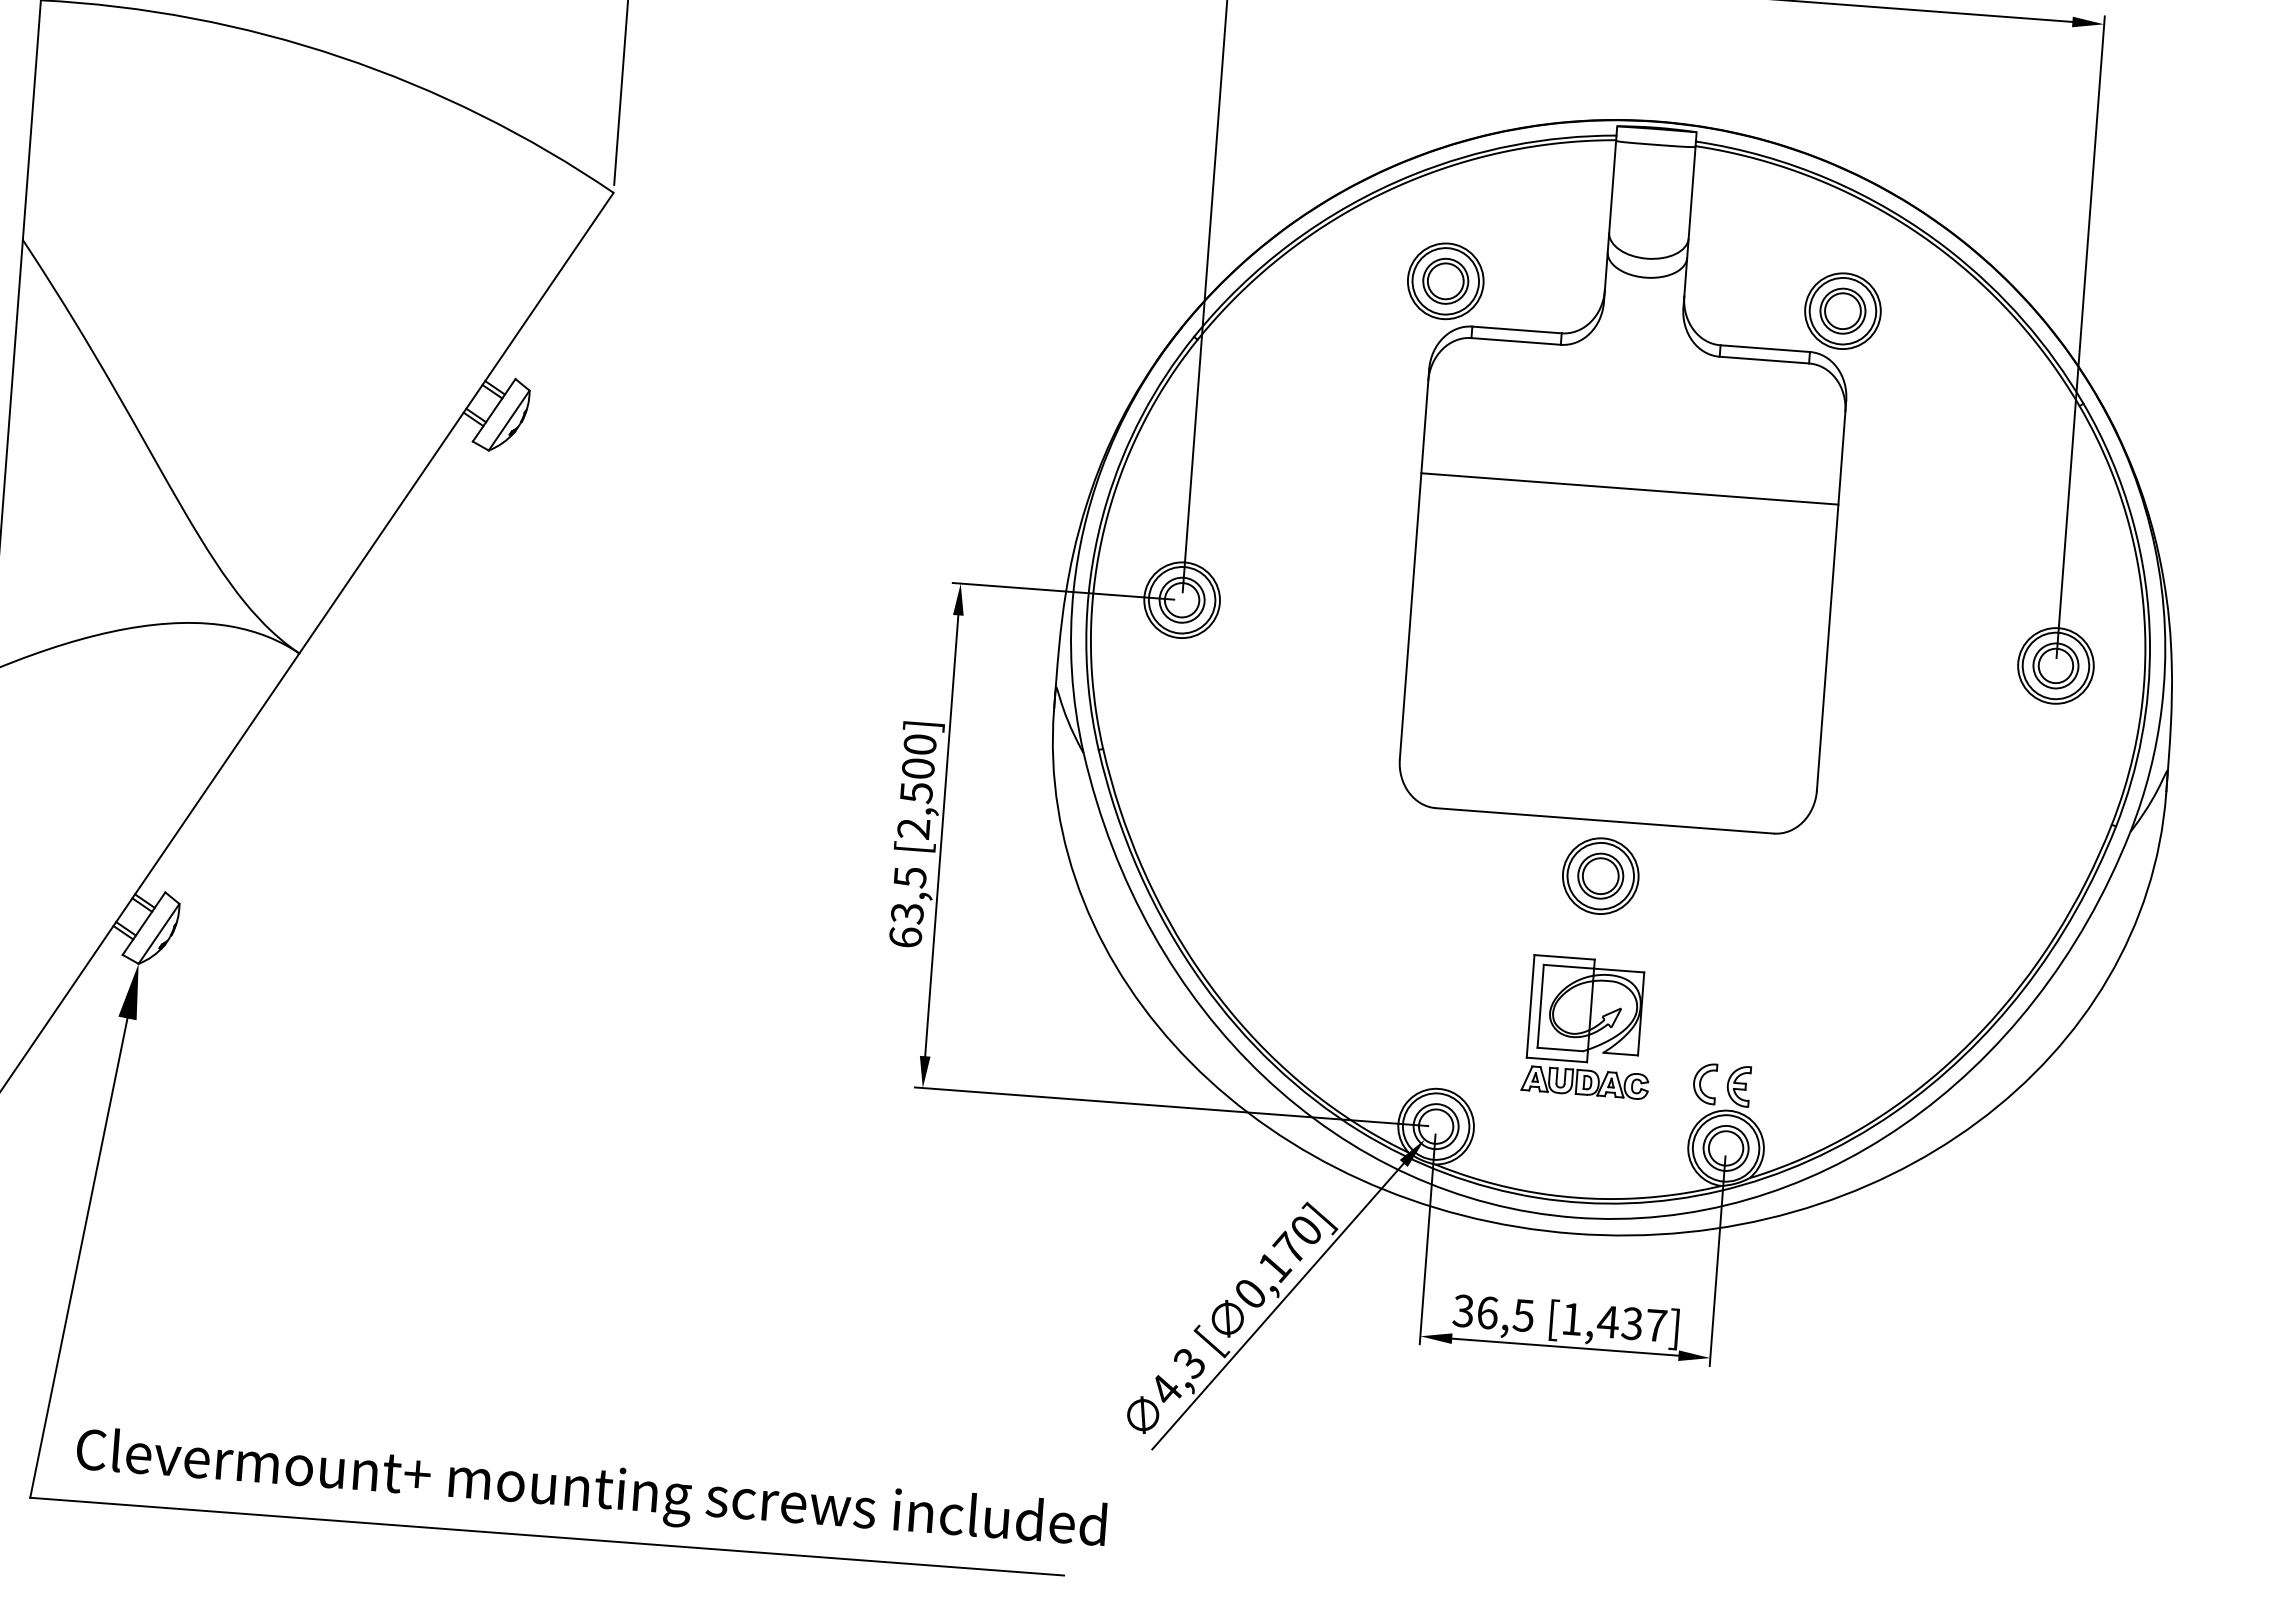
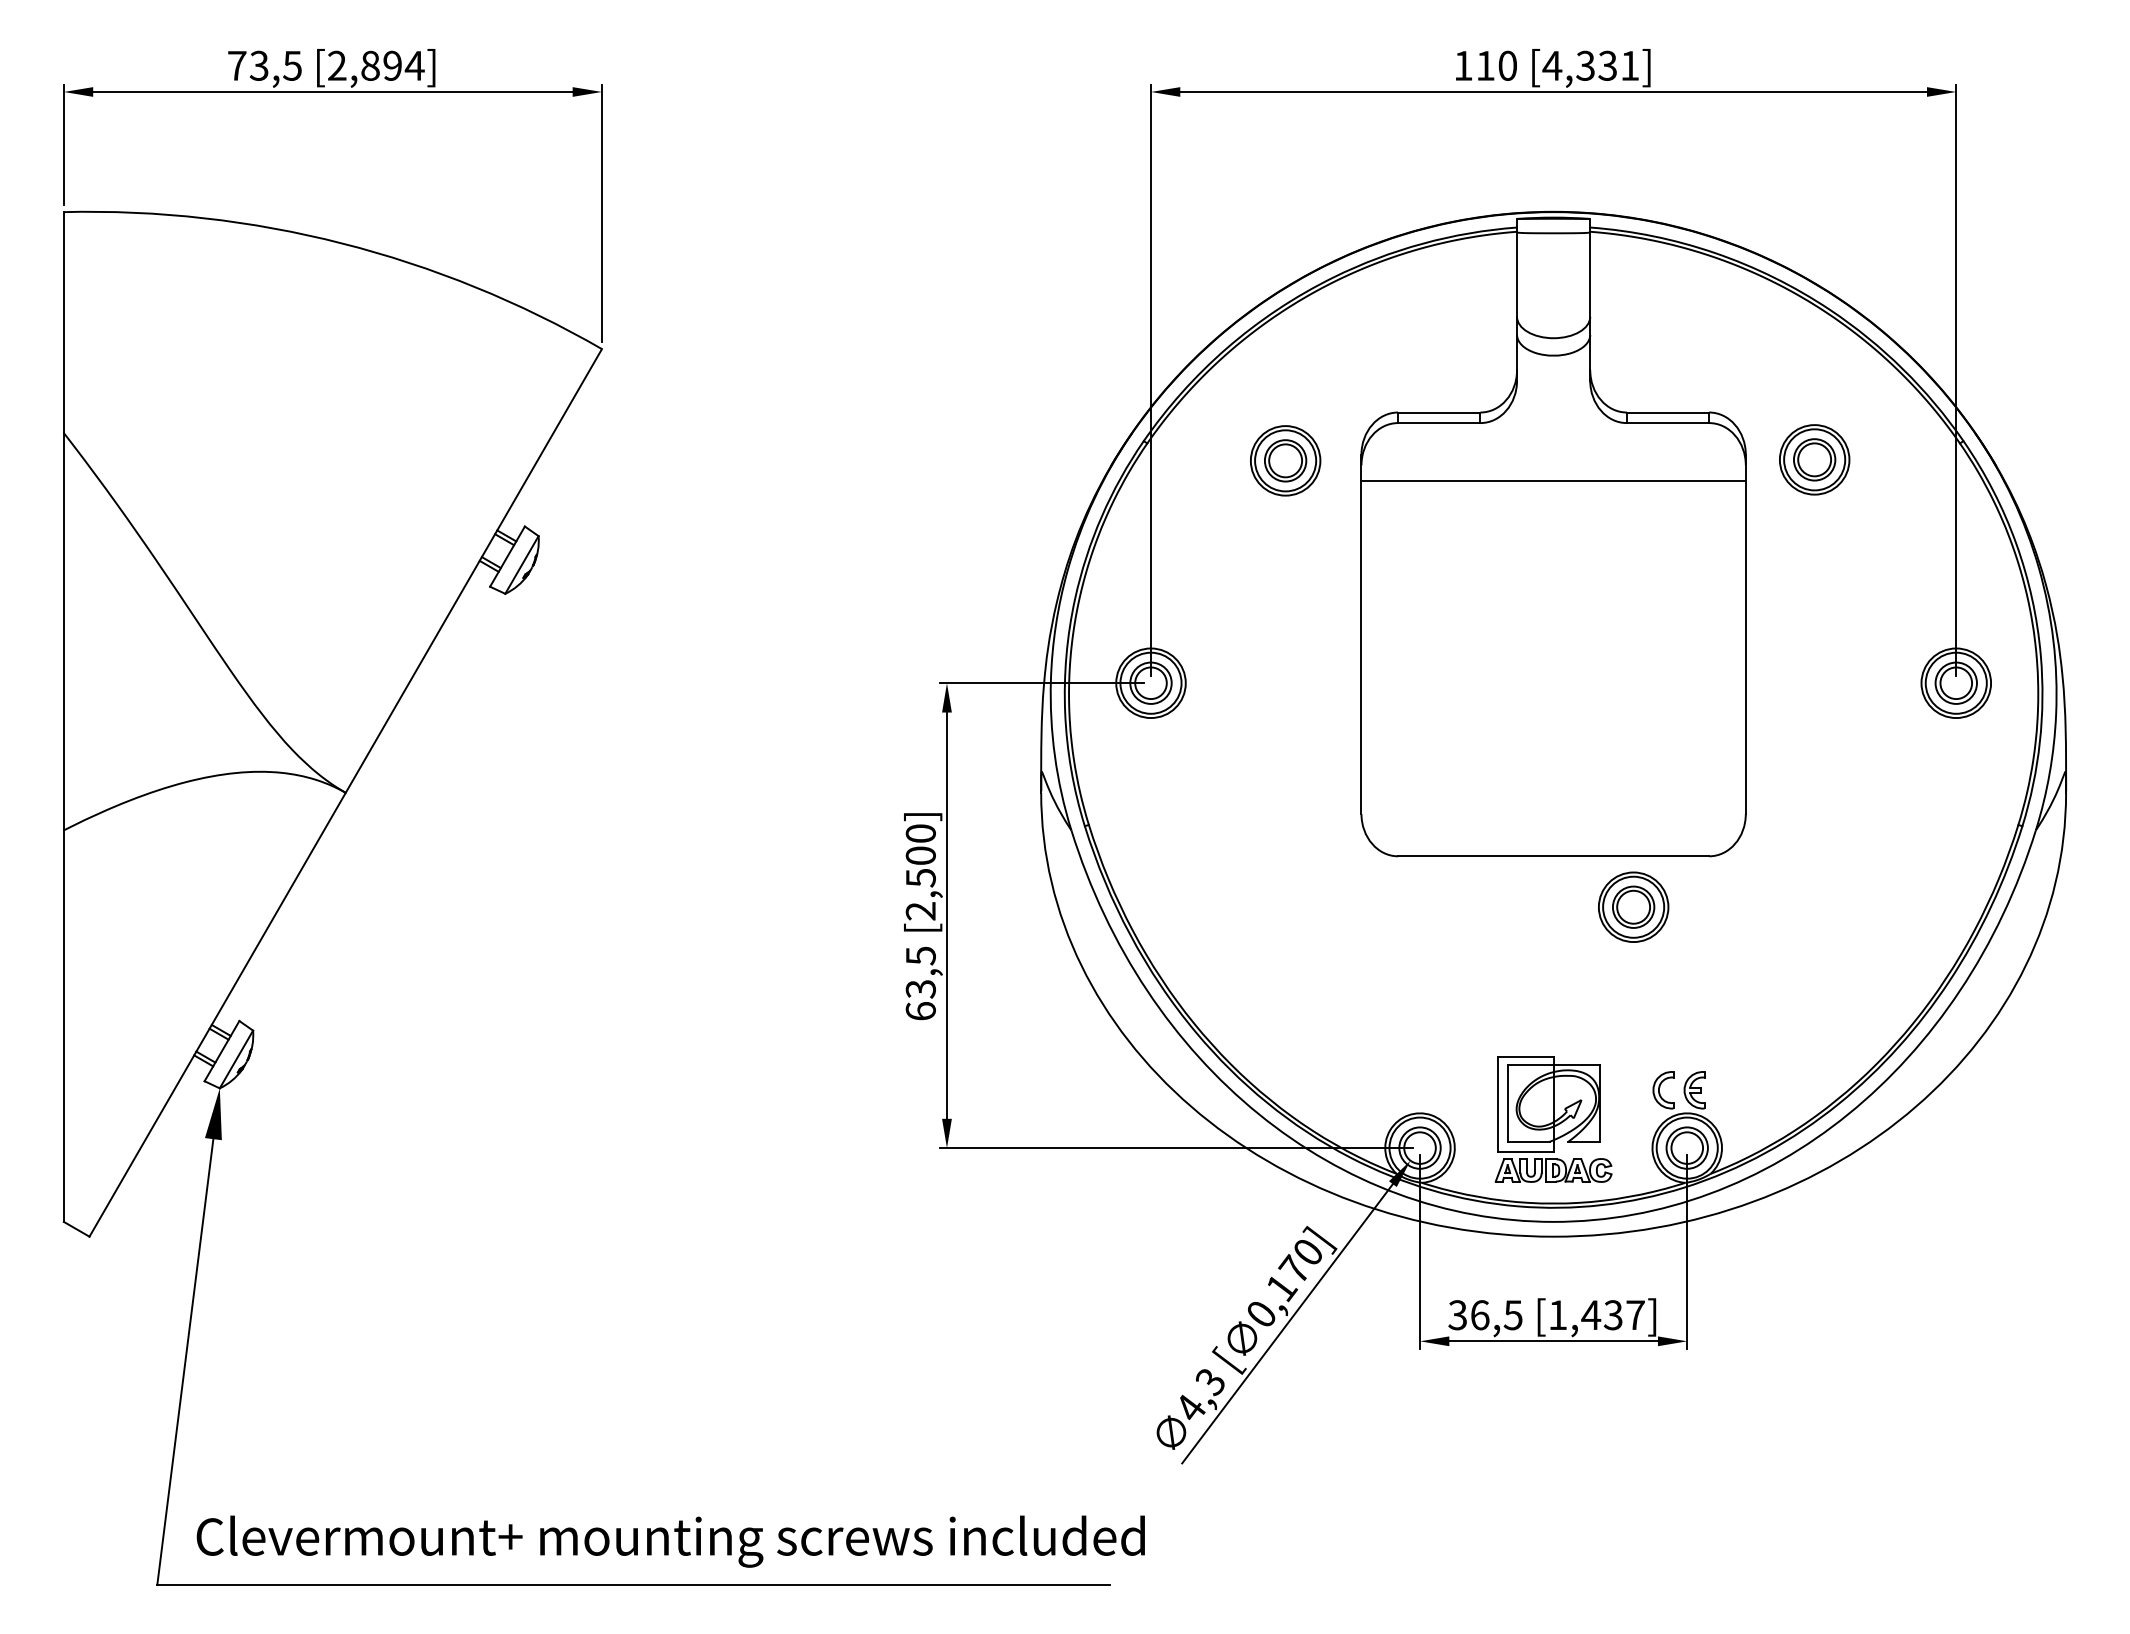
part: (1445, 280) -> (1285, 460), moved
part: (1842, 310) -> (1814, 459), moved
line: (1629, 489) -> (1553, 481), moved
part: (1600, 875) -> (1633, 906), moved
part: (1589, 1027) -> (1553, 1119), moved

